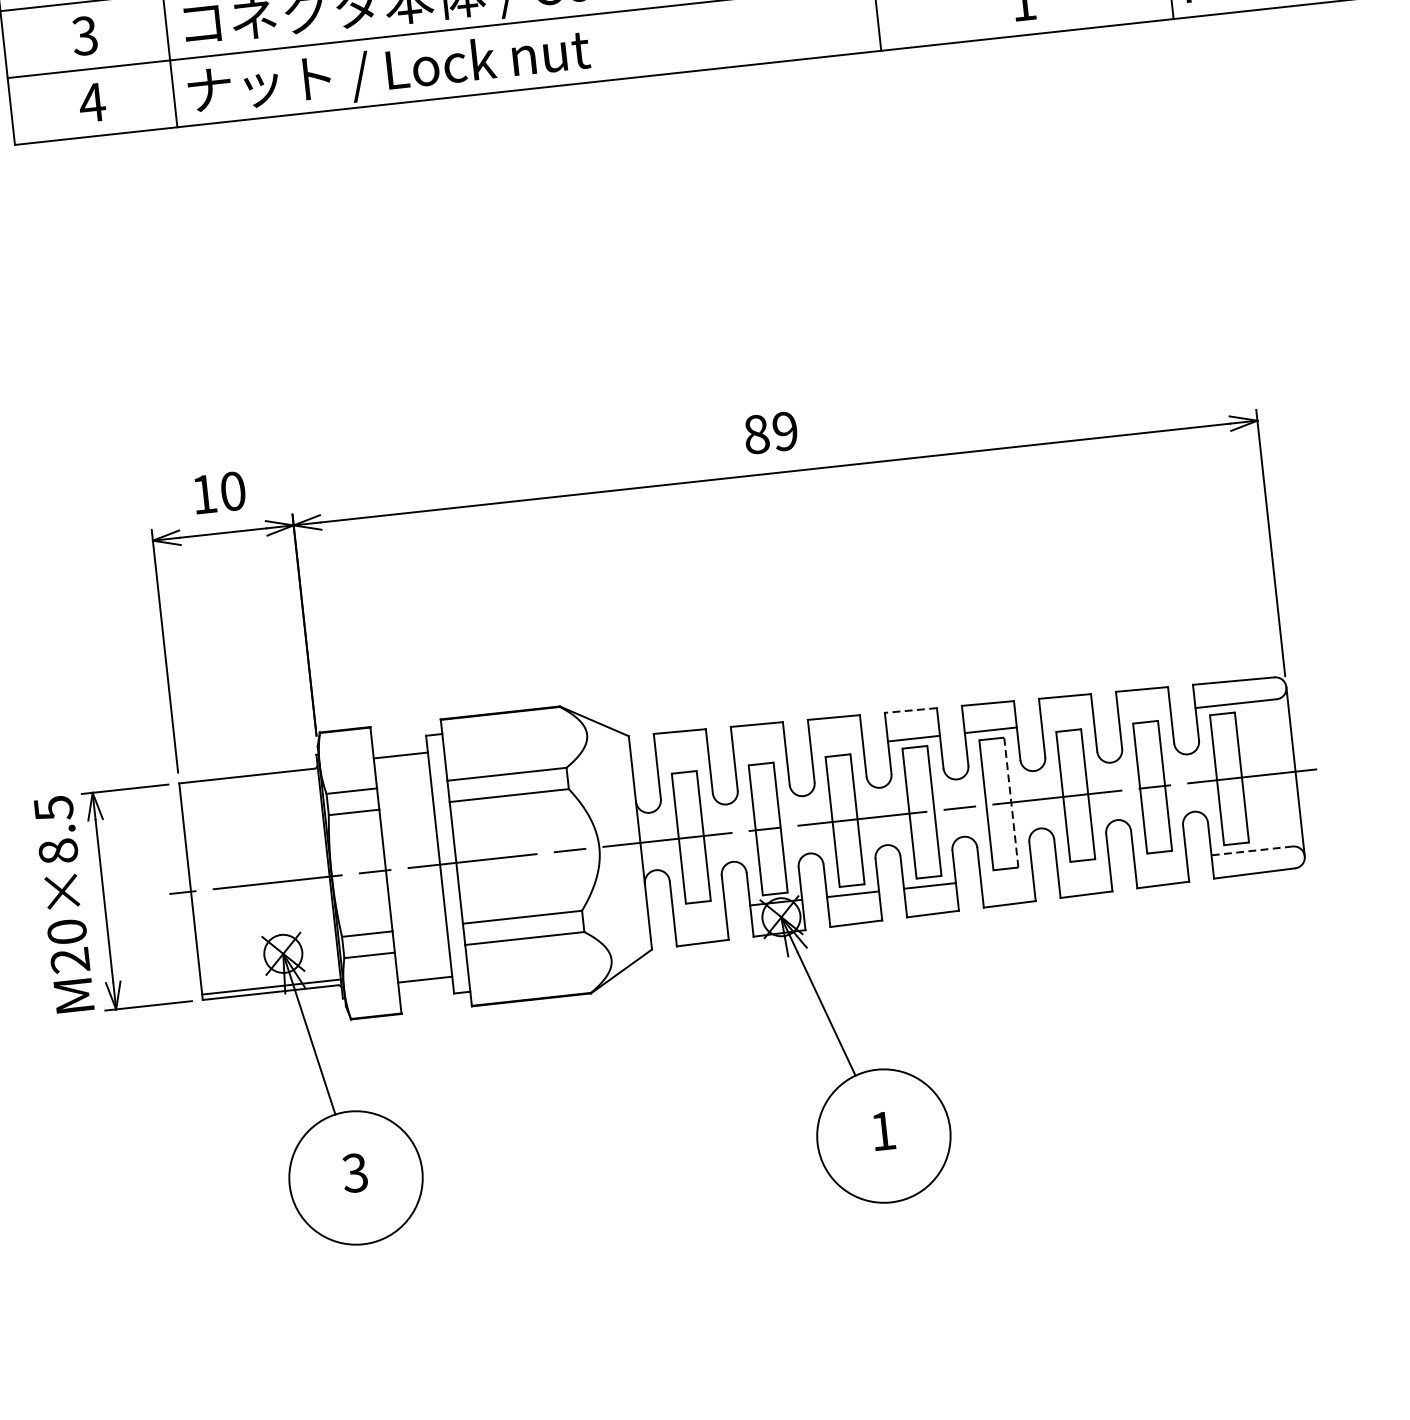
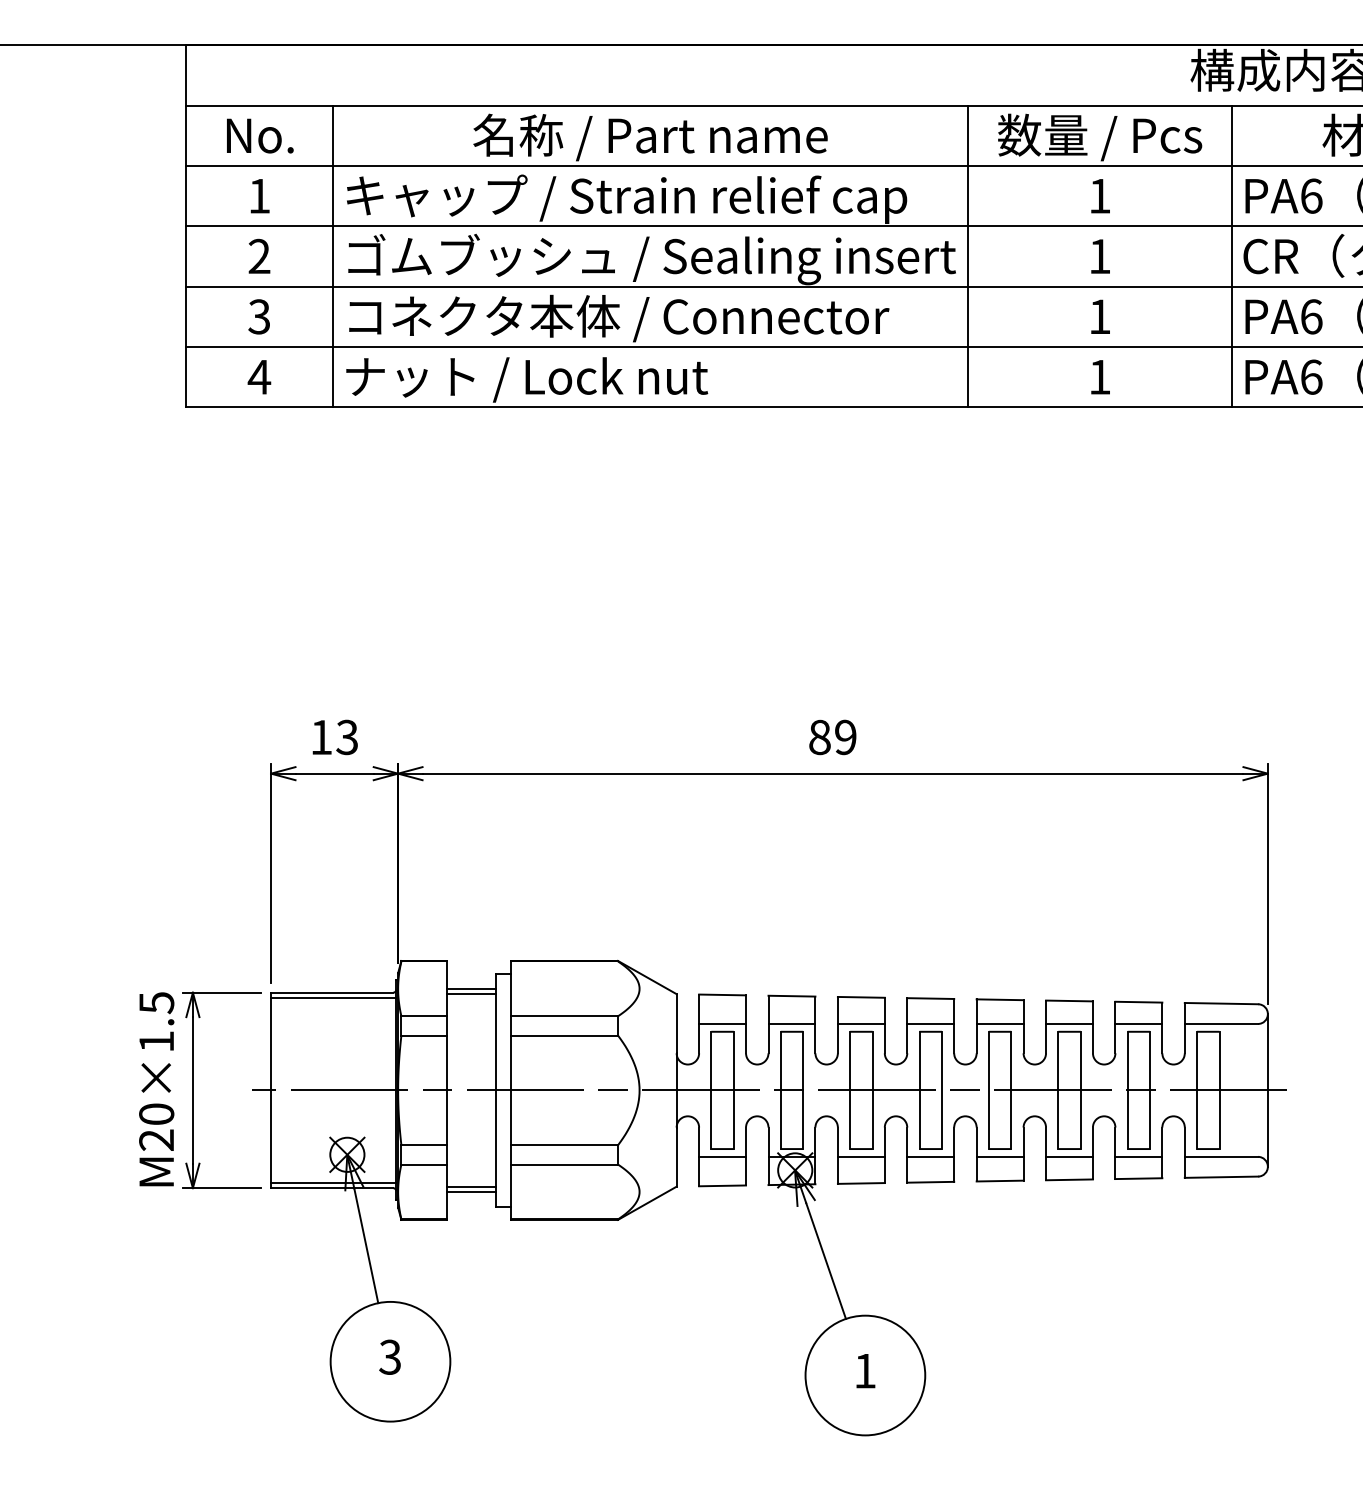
text: (233, 491) -> (347, 737), 10 -> 13
line: (910, 710) -> (930, 998), dashed -> solid
line: (1144, 713) -> (1138, 1023), added
line: (1067, 721) -> (1069, 1023), added
line: (836, 746) -> (860, 1023), added
line: (759, 754) -> (791, 1023), added
line: (401, 761) -> (471, 994), added
line: (683, 763) -> (722, 1023), added
line: (249, 781) -> (333, 997), added
line: (1011, 802) -> (1011, 1090), dashed -> solid
line: (1252, 850) -> (1221, 1156), dashed -> solid
text: (58, 851) -> (156, 1041), M20×8.5 -> M20×1.5
line: (1160, 860) -> (1138, 1156), added
line: (1083, 868) -> (1069, 1156), added
line: (1006, 877) -> (999, 1156), added
line: (699, 910) -> (722, 1156), added
line: (424, 974) -> (471, 1186), added

